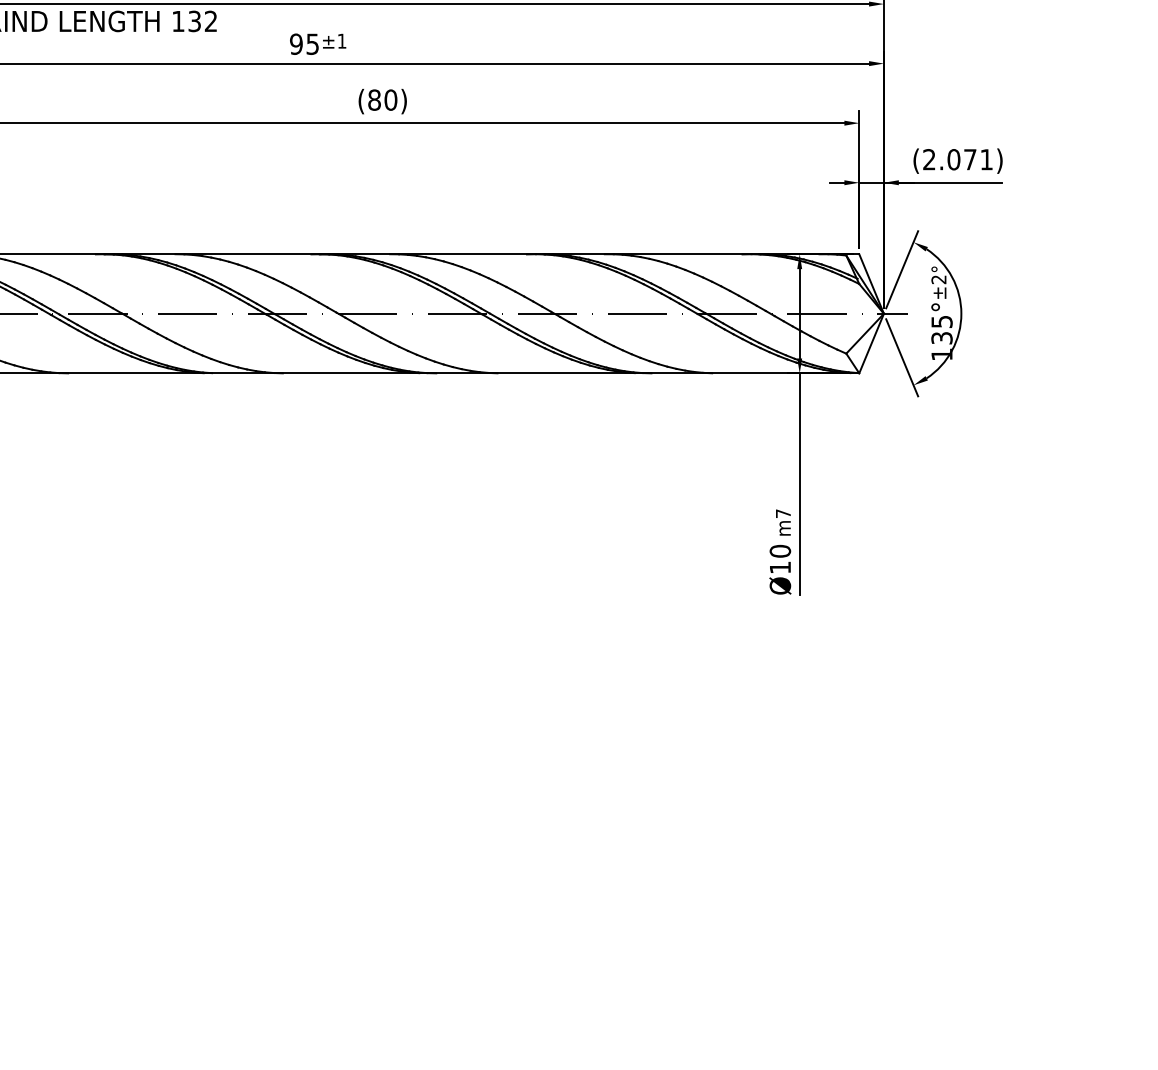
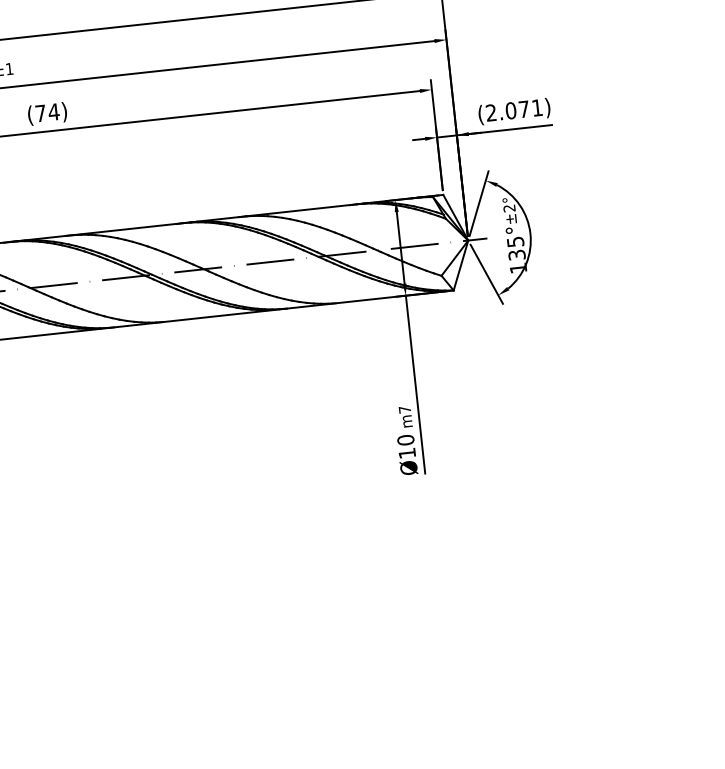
text: (382, 99) -> (47, 112), (80) -> (74)

